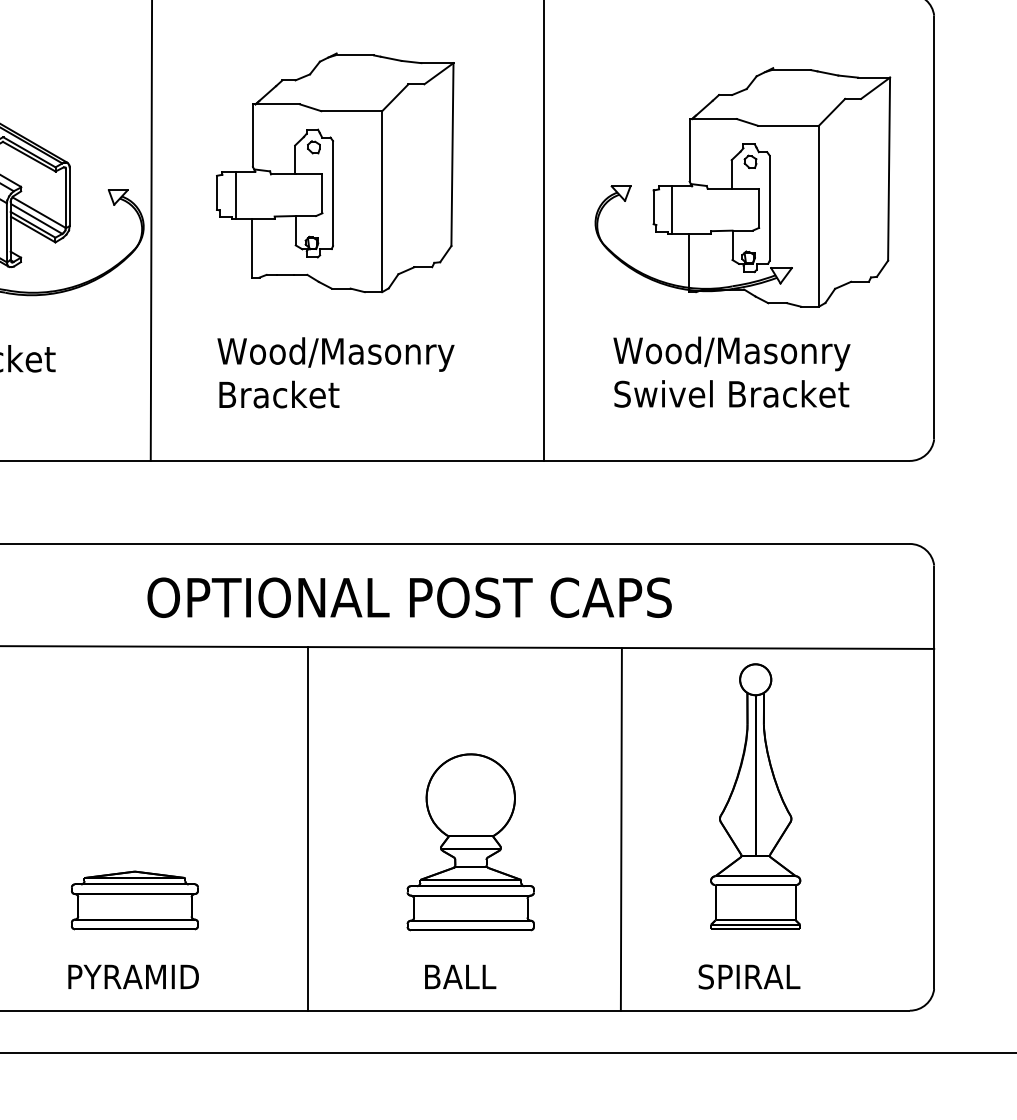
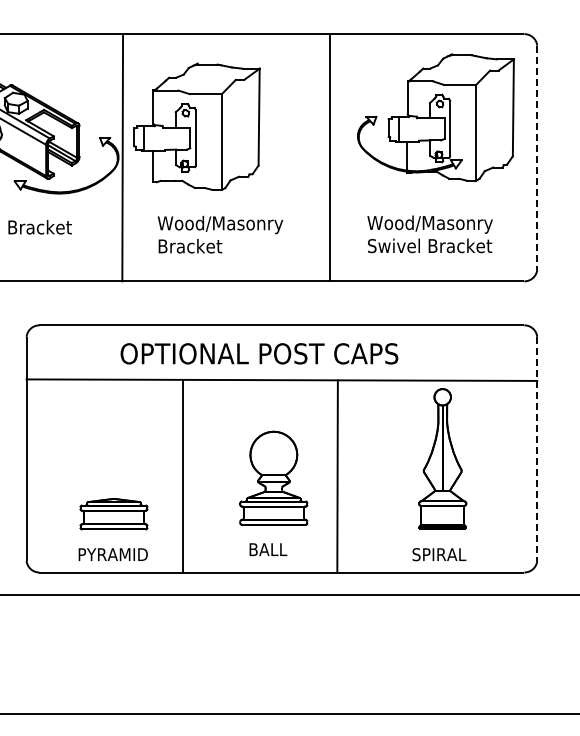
part: (334, 172) -> (196, 126), moved
part: (742, 187) -> (435, 117), moved
line: (934, 228) -> (537, 158), solid -> dashed
line: (934, 778) -> (537, 449), solid -> dashed
line: (307, 827) -> (183, 475), moved
line: (621, 829) -> (337, 476), moved
part: (470, 869) -> (273, 492), moved

